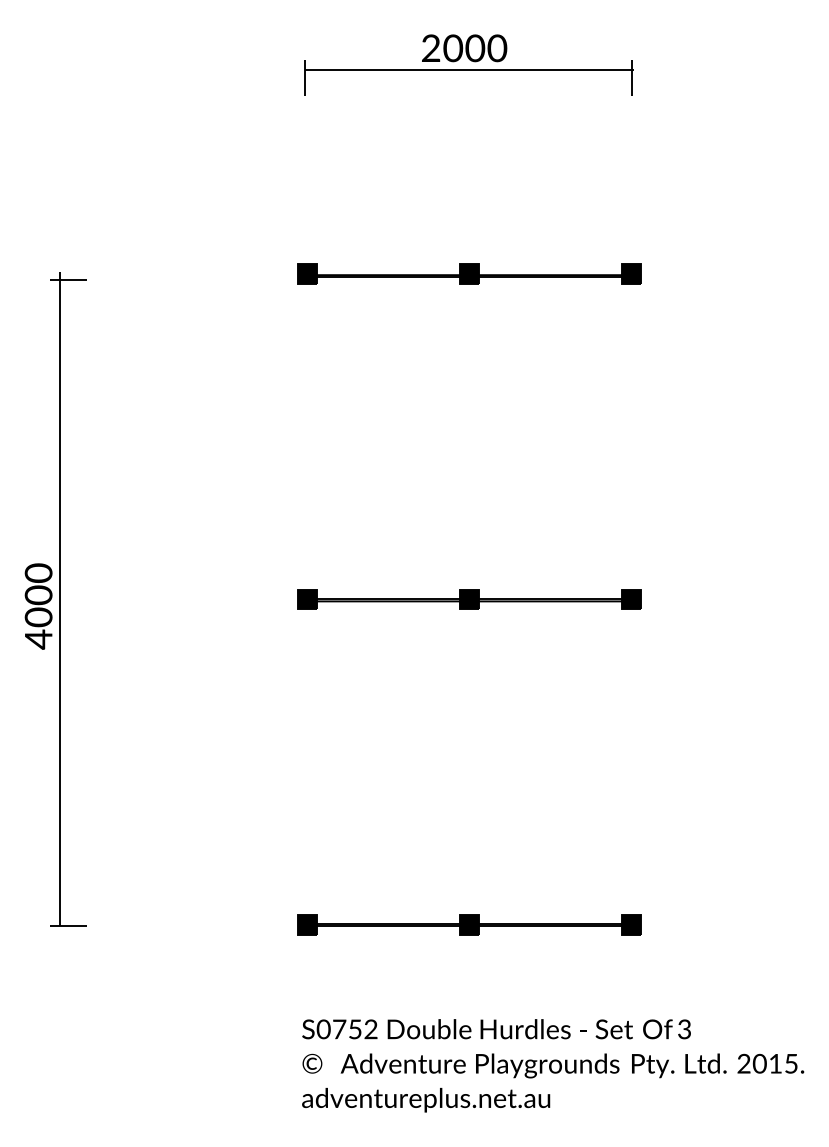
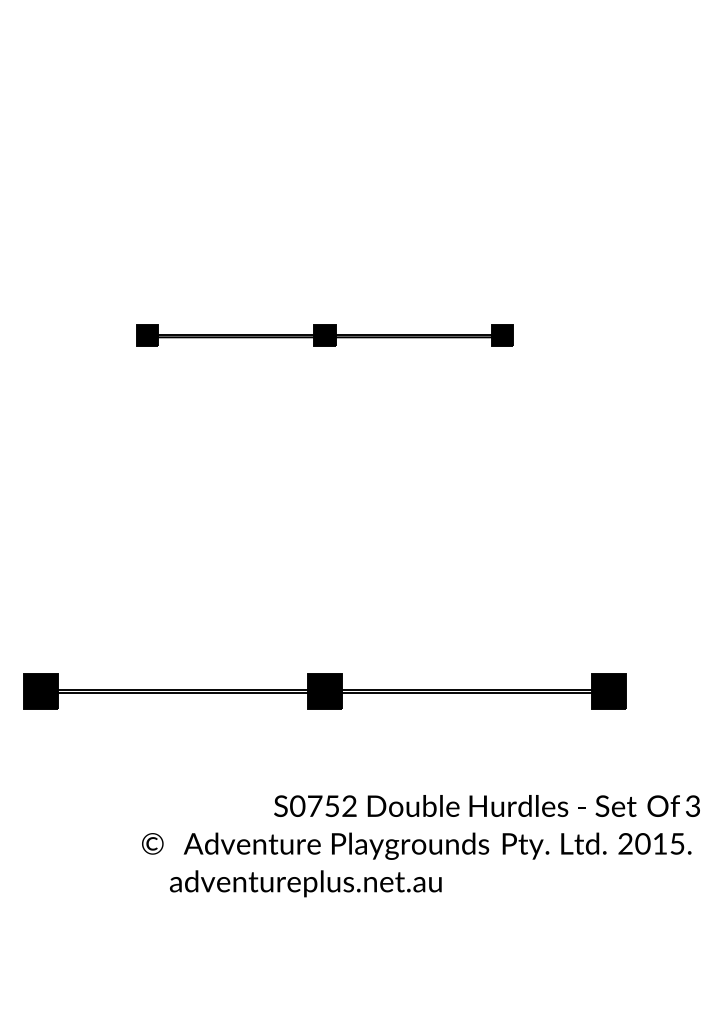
part: (469, 924) -> (324, 691), size x1.6
text: (496, 1029) -> (486, 806), moved
text: (426, 1100) -> (306, 884), moved

